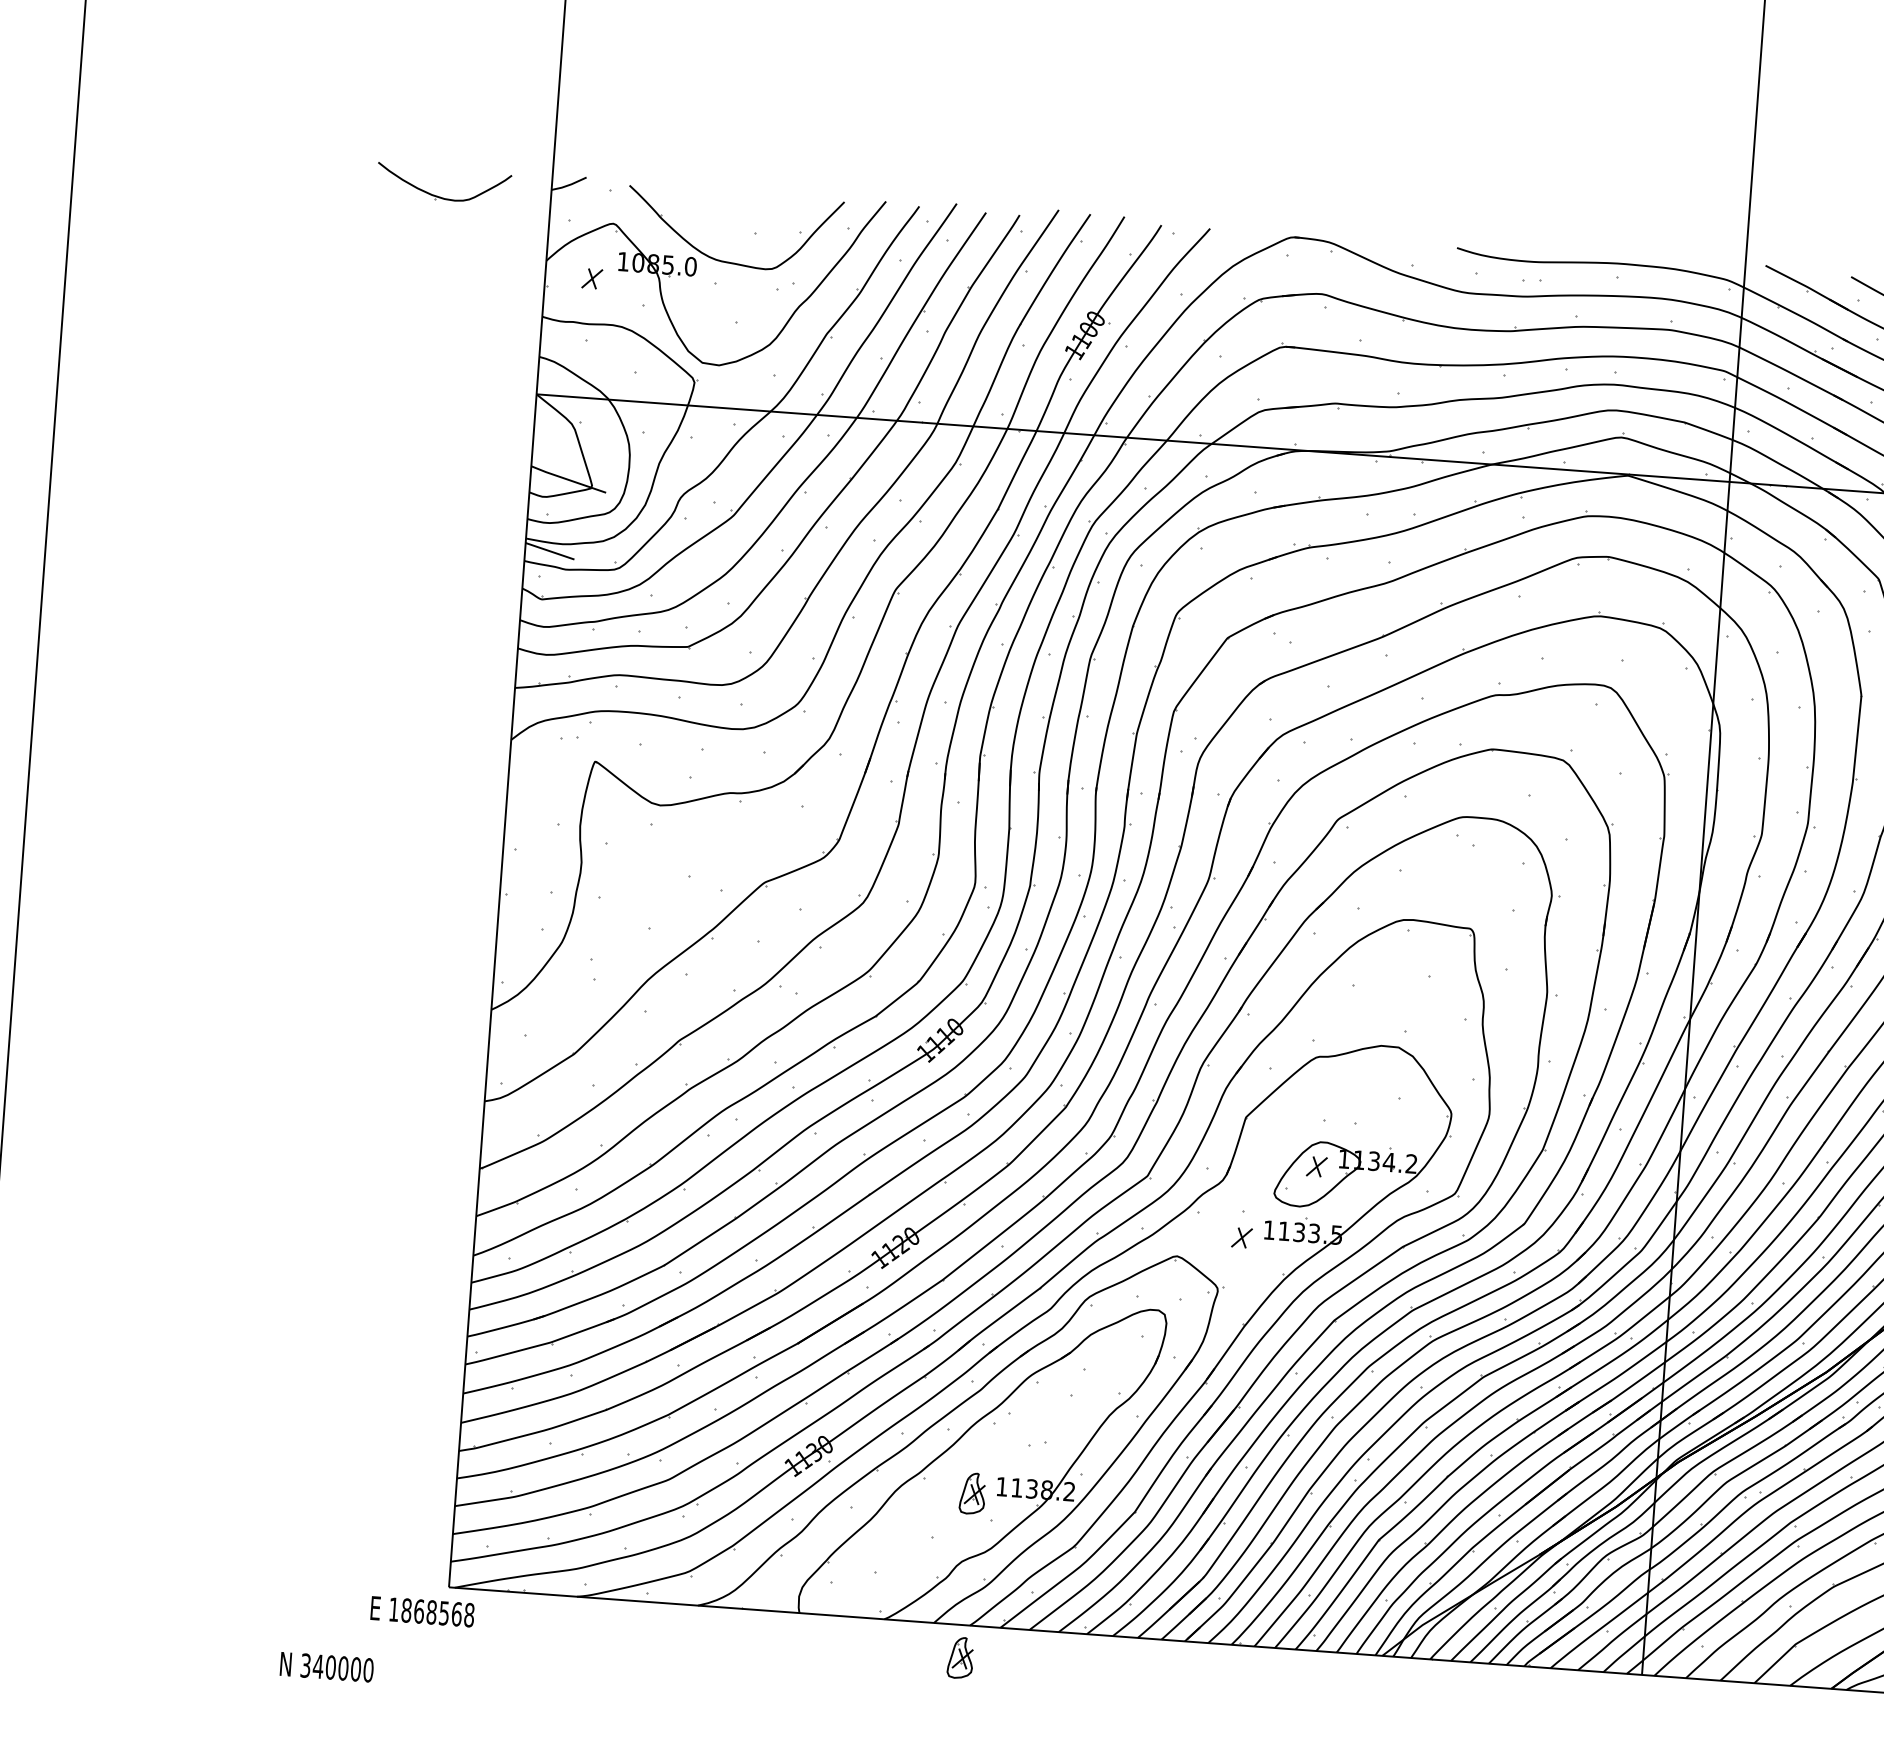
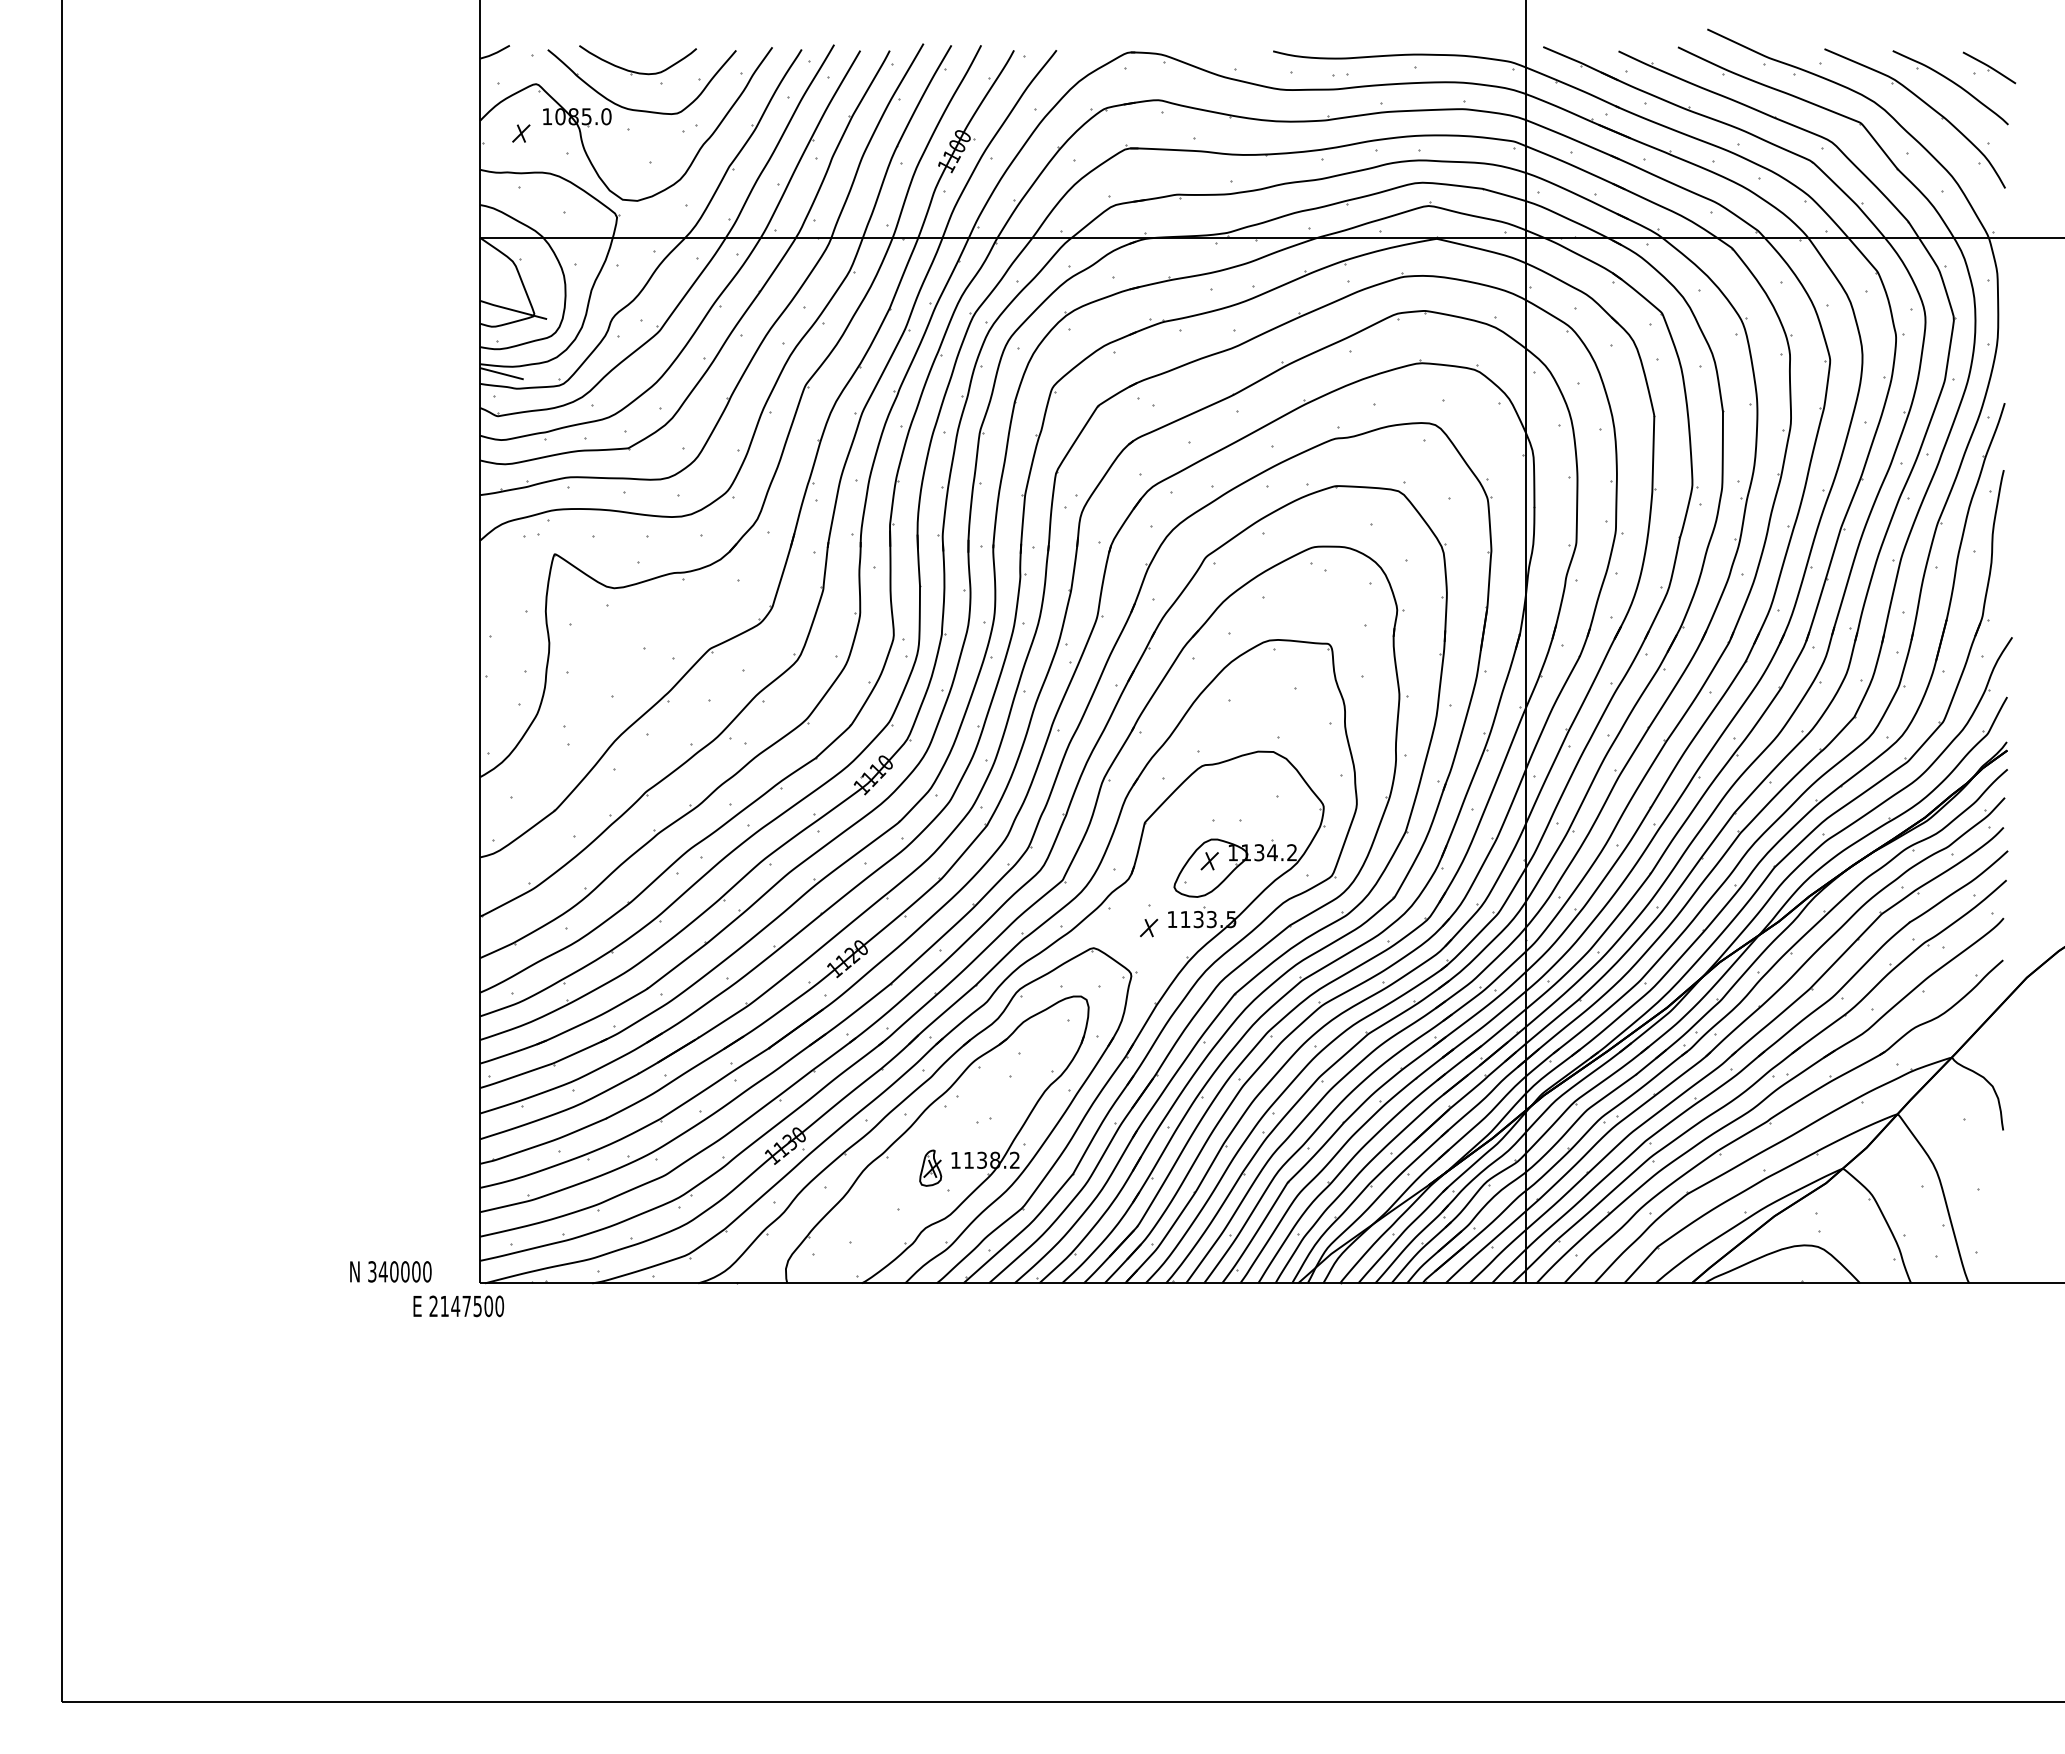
part: (441, 196) -> (636, 71), moved
text: (431, 1612) -> (466, 1306), 1868568 -> 2147500
part: (960, 1657) -> (930, 1311), removed
text: (326, 1666) -> (390, 1271), moved

